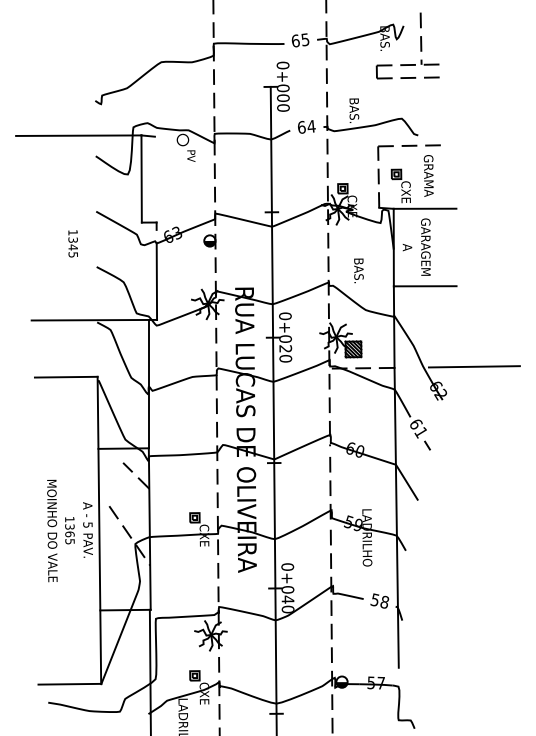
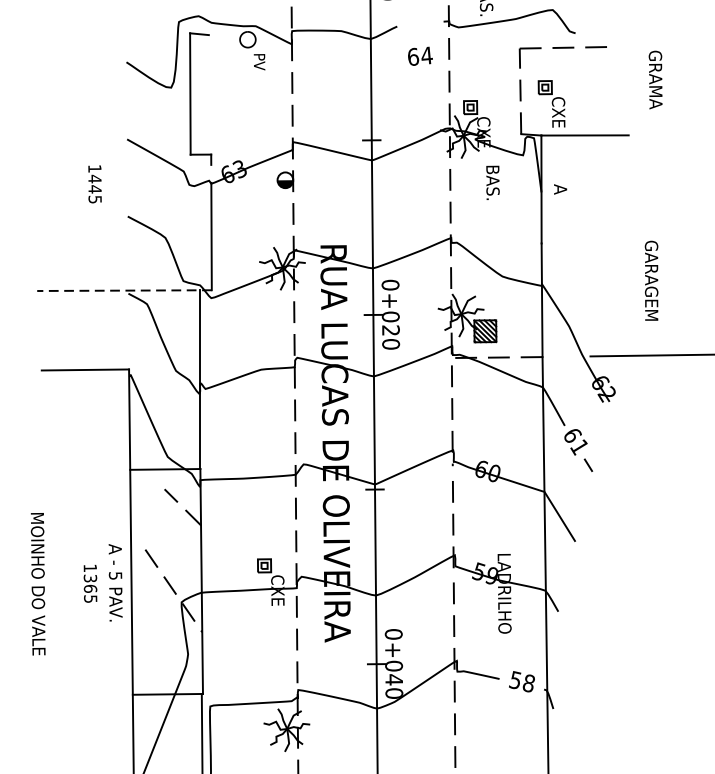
text: (306, 126) -> (419, 55), moved
line: (78, 135) -> (102, 33), removed
text: (428, 175) -> (655, 79), moved
text: (72, 240) -> (94, 179), 1345 -> 1445
text: (425, 246) -> (651, 279), moved
text: (358, 270) -> (492, 182), moved
line: (424, 286) -> (584, 243), removed
line: (94, 320) -> (124, 291), solid -> dashed
text: (52, 530) -> (38, 583), moved

